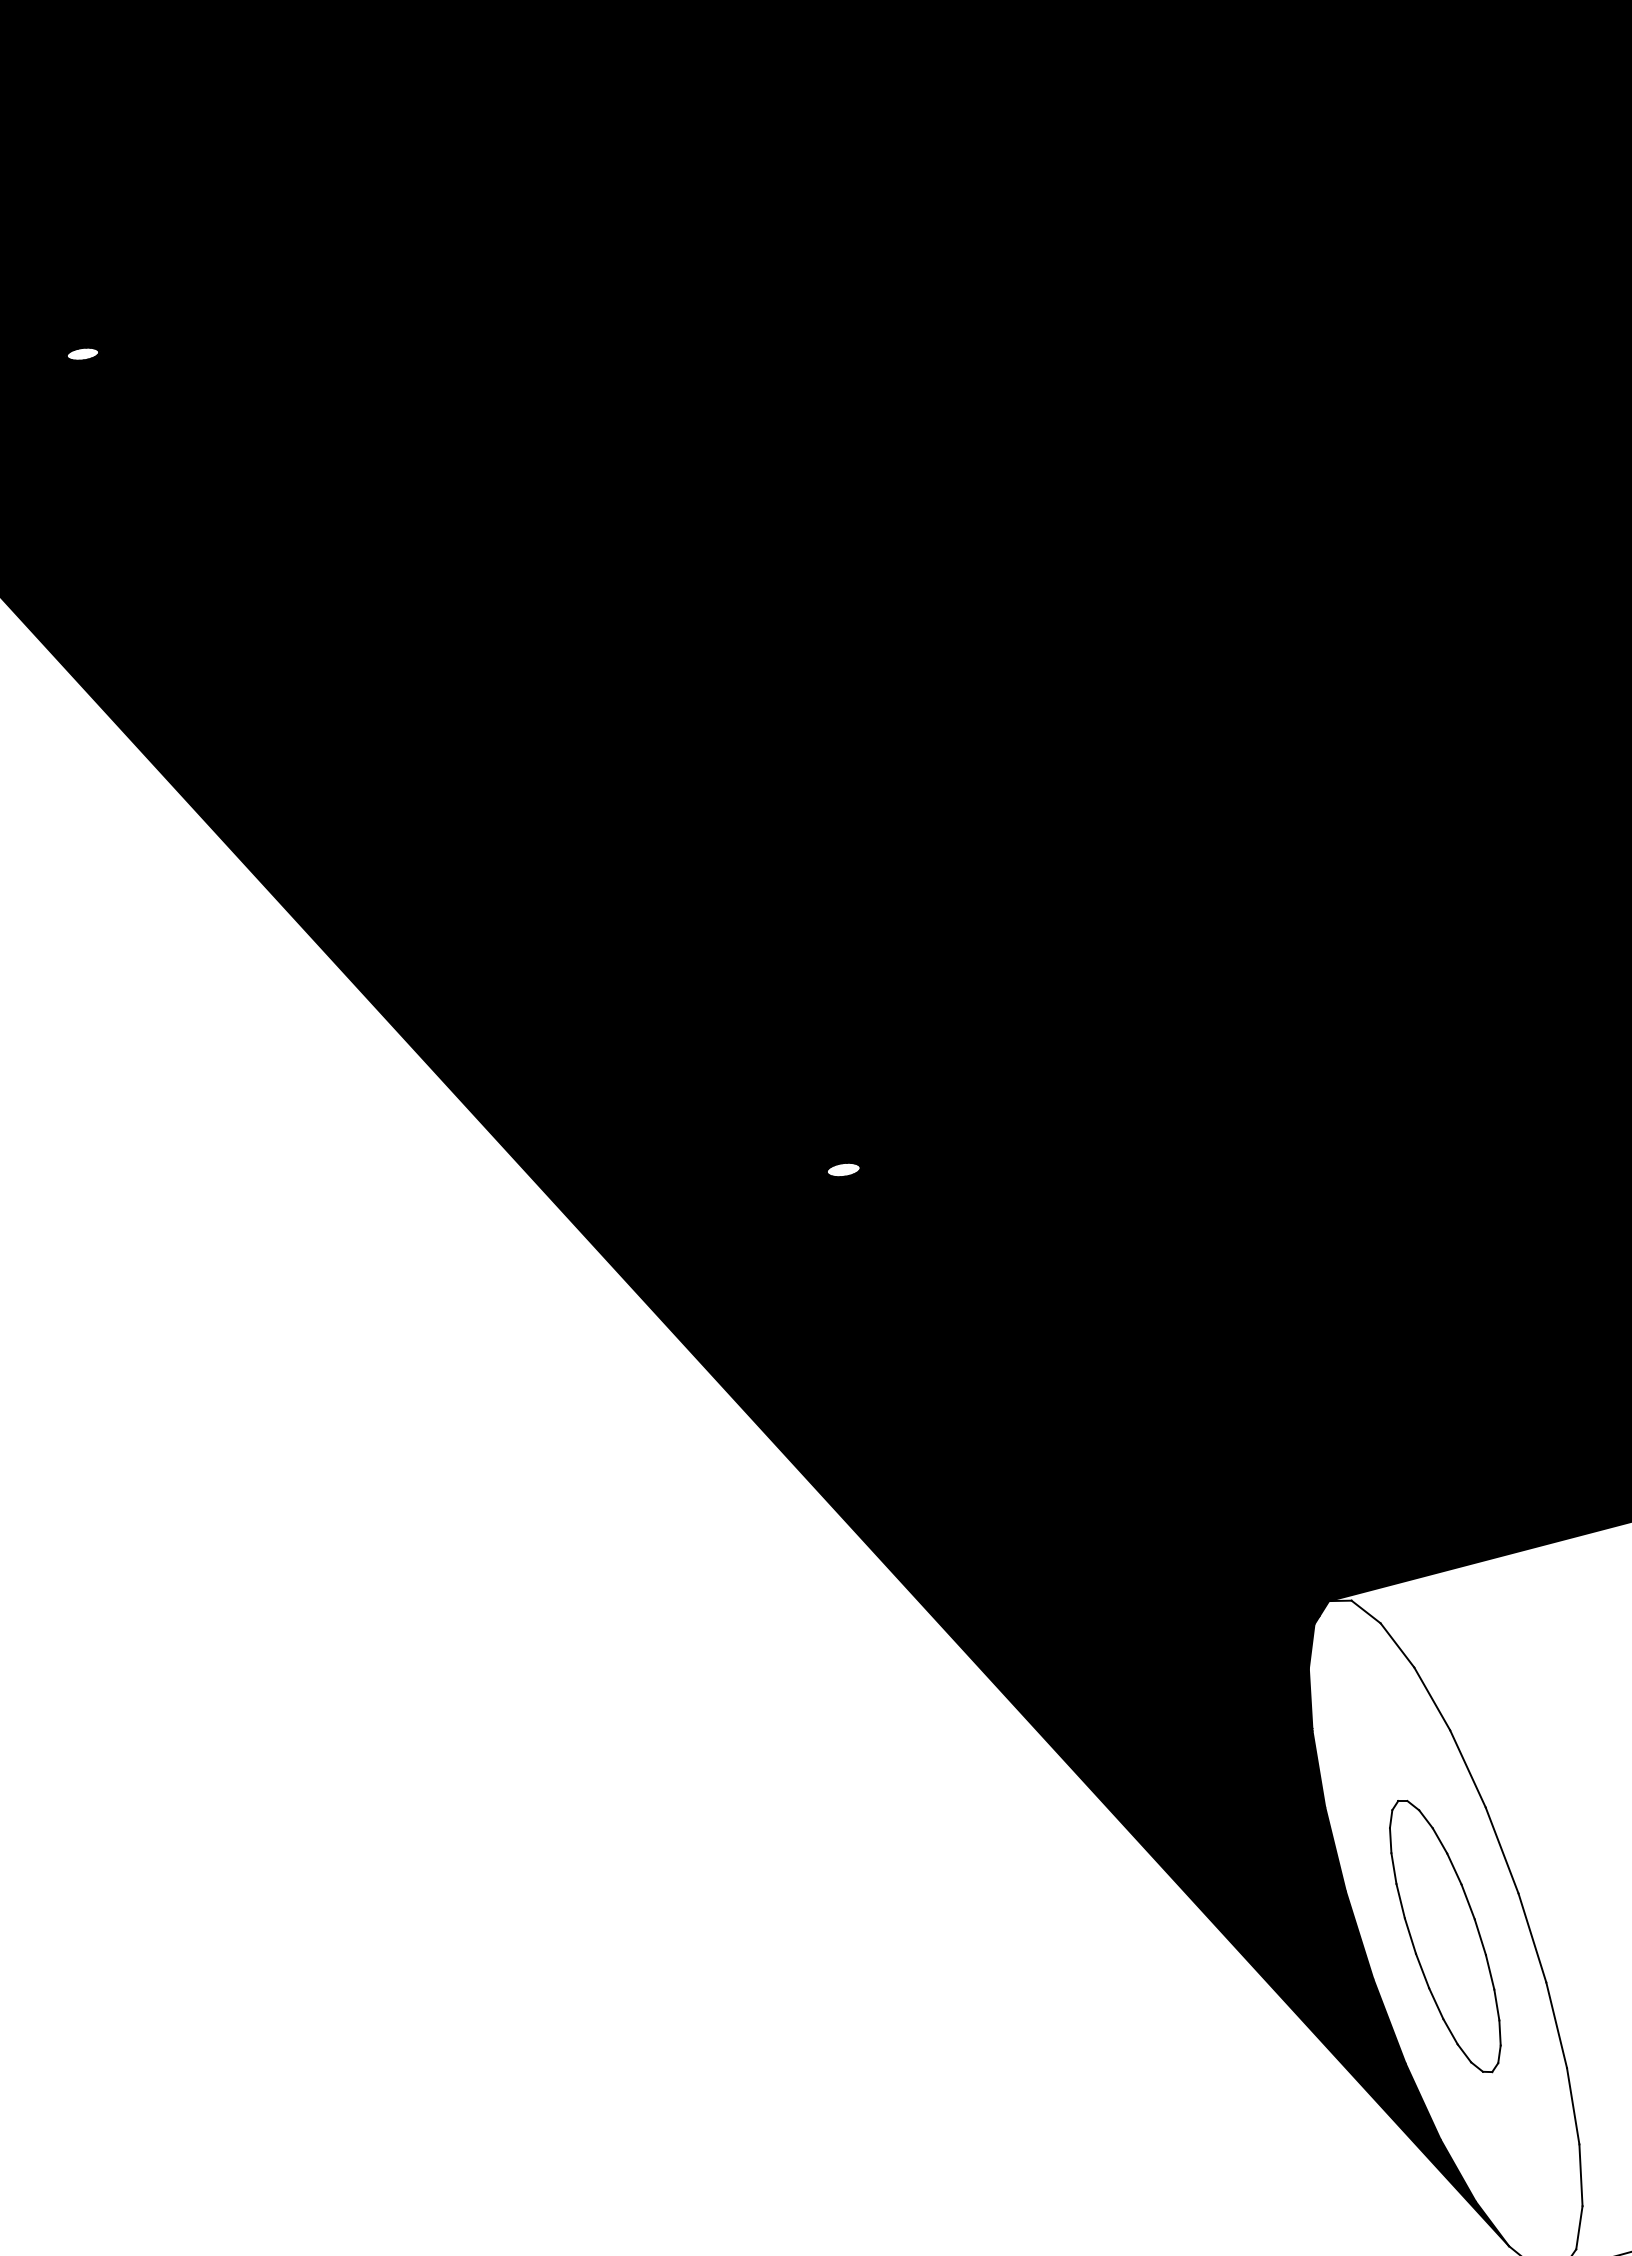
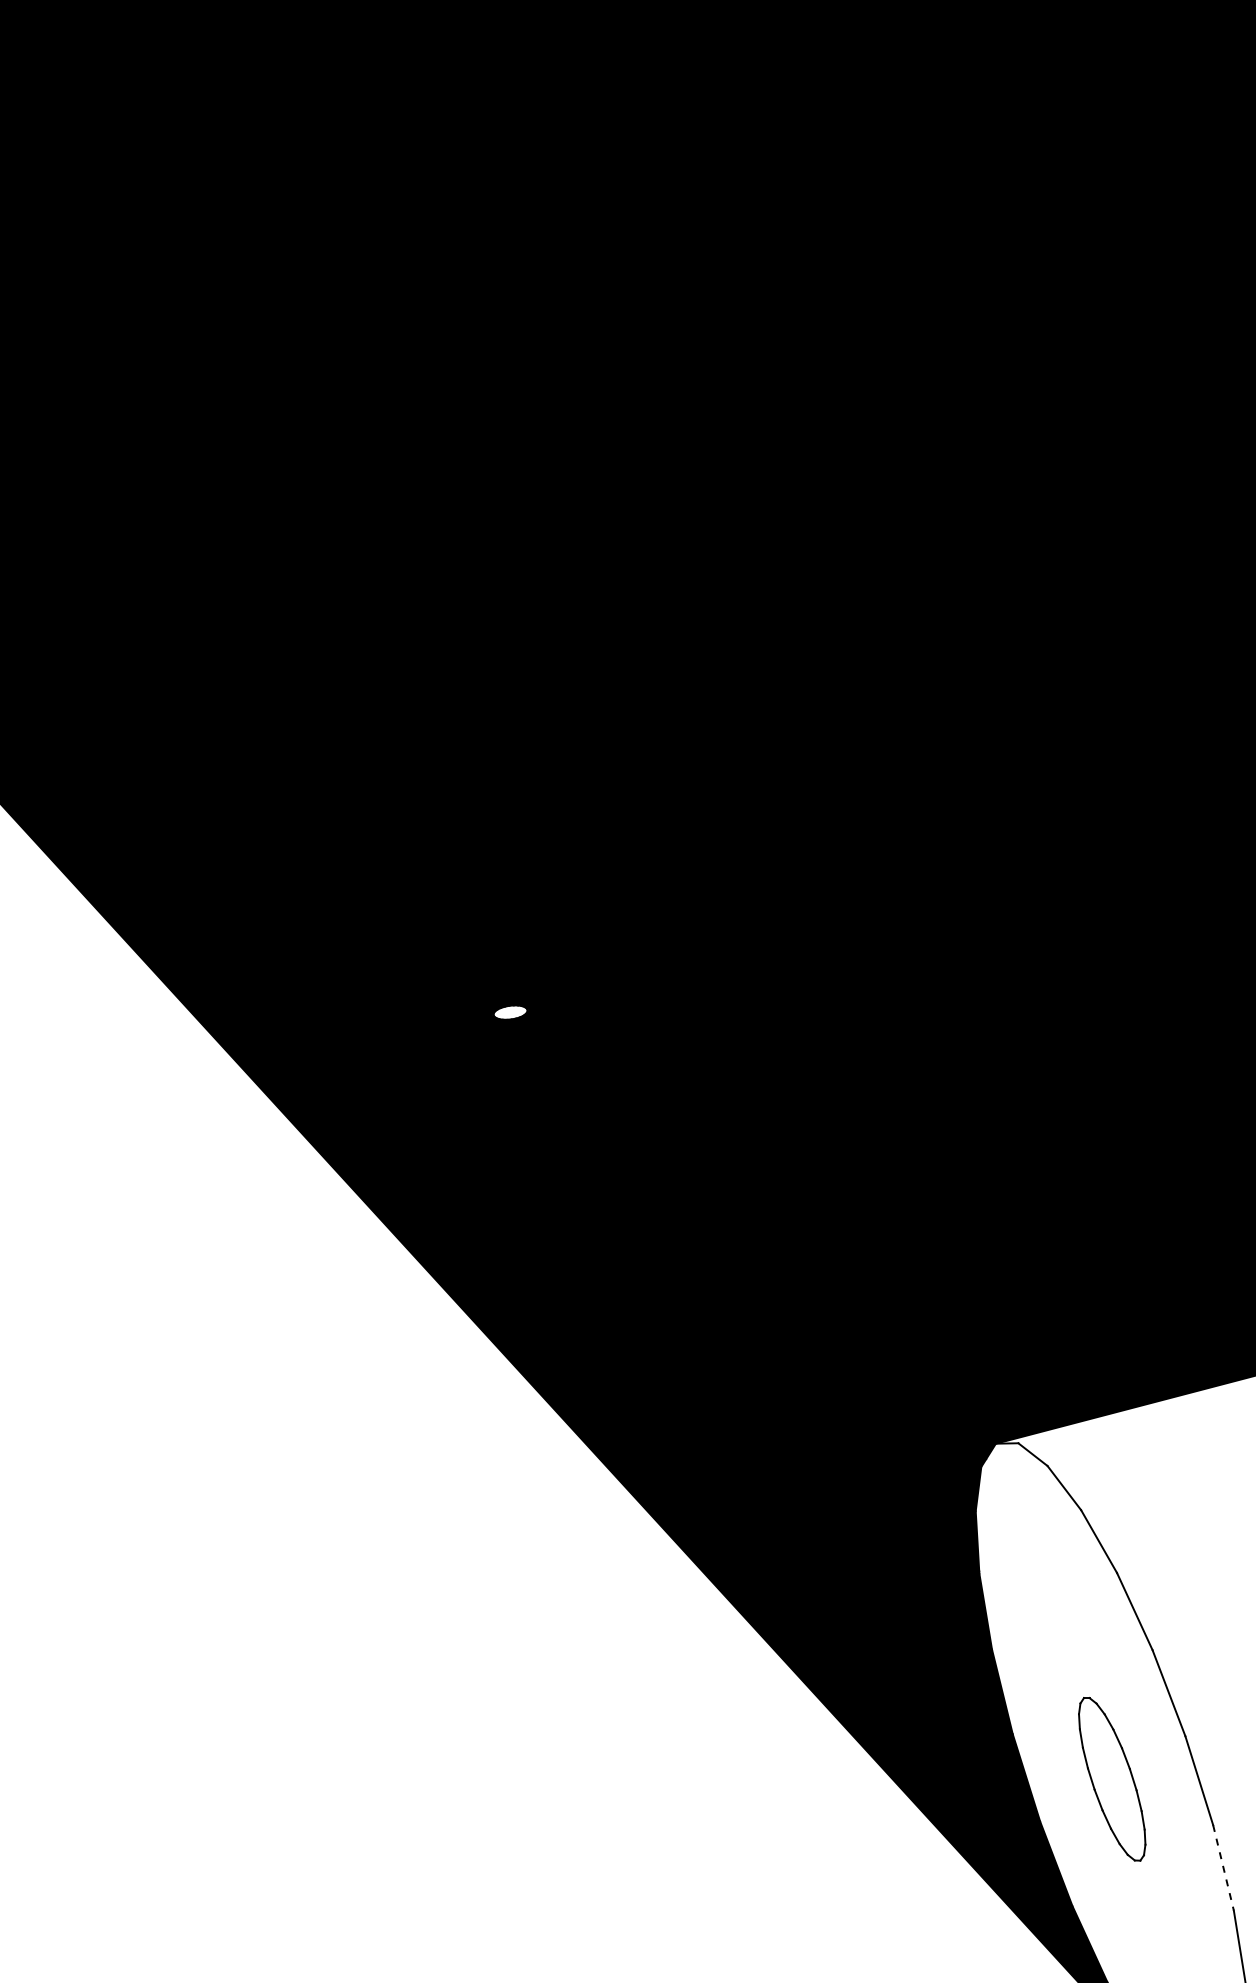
part: (1445, 1936) -> (1112, 1779), size x0.6
line: (1556, 2025) -> (1223, 1868), solid -> dashed

